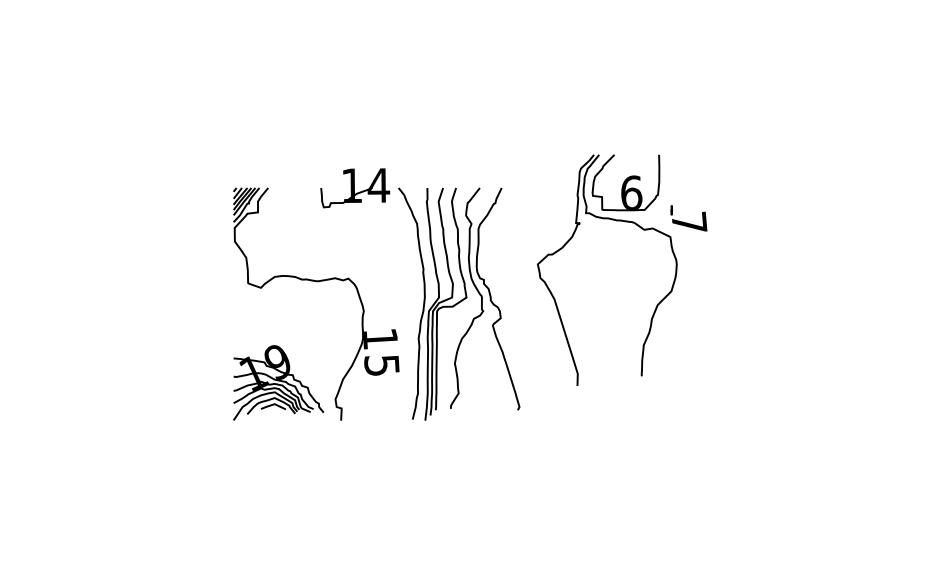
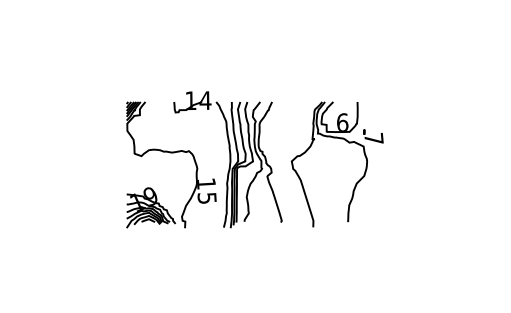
part: (642, 231) -> (348, 143), moved

